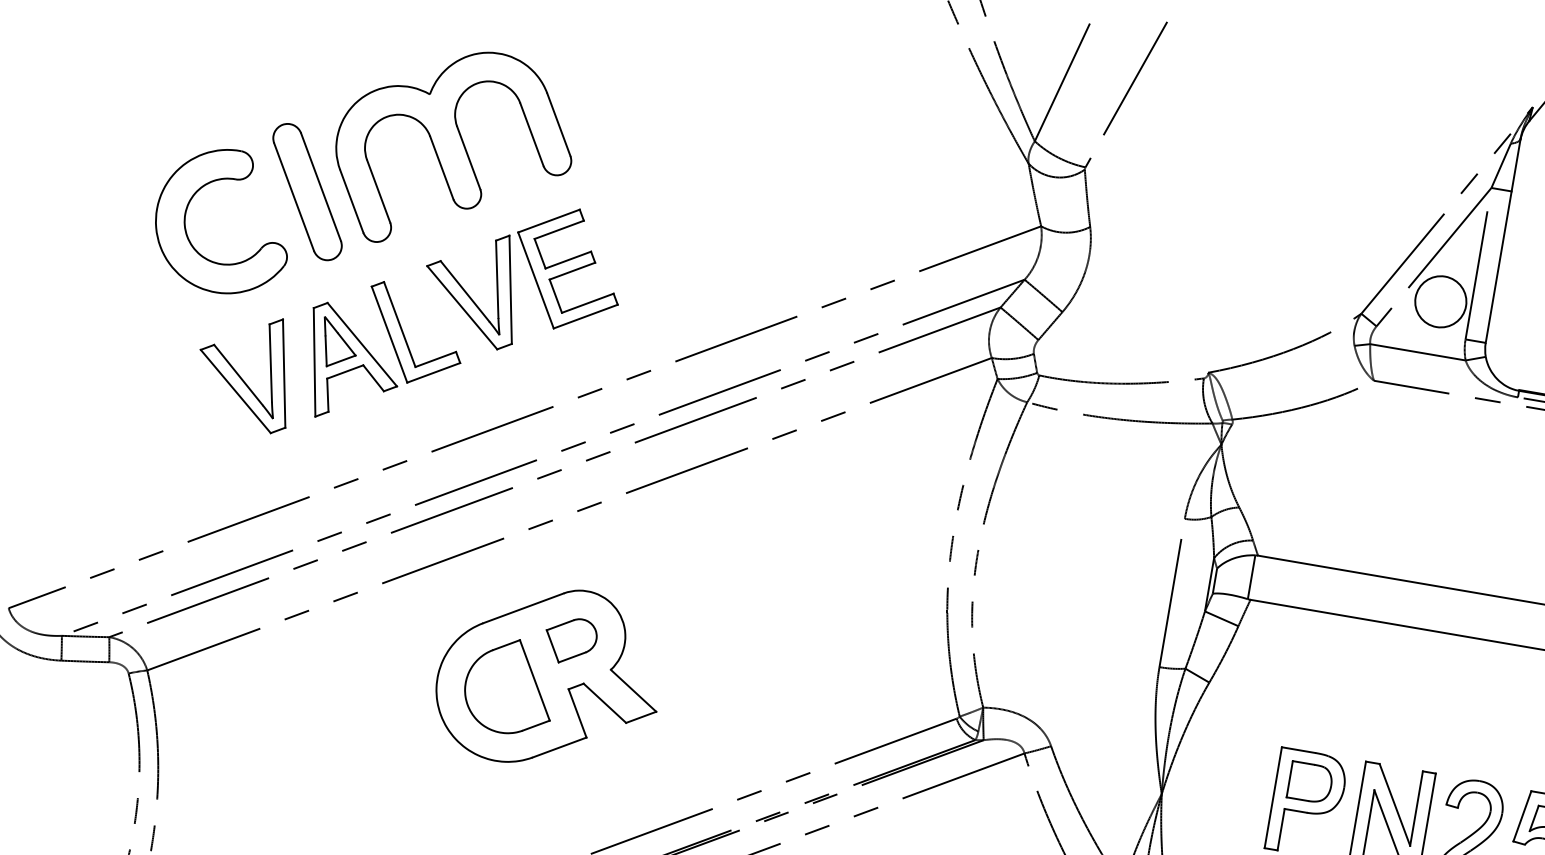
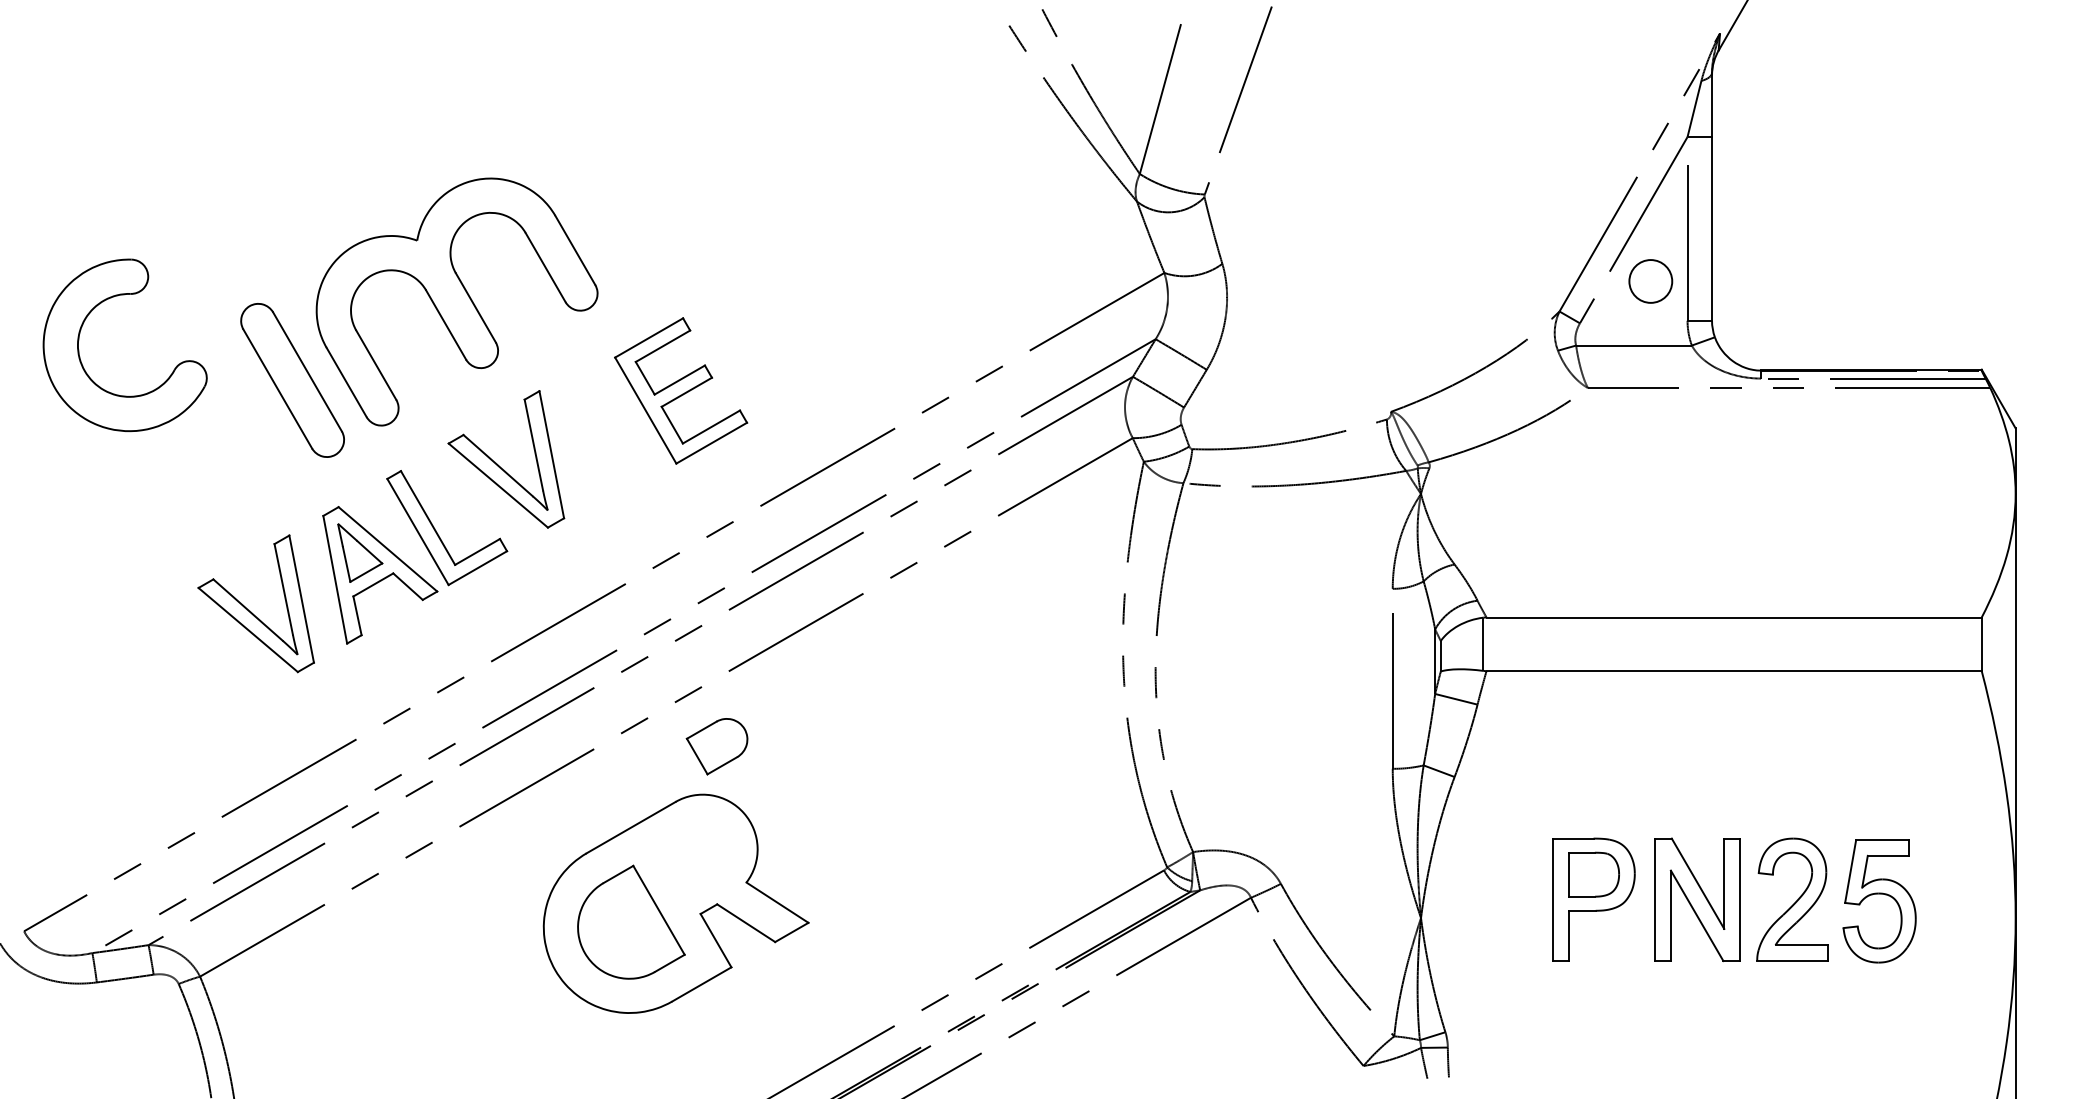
part: (185, 218) -> (79, 349), moved
part: (568, 268) -> (681, 390), moved
circle: (1440, 301) -> (1650, 281), size x0.7
part: (570, 640) -> (716, 746), moved

